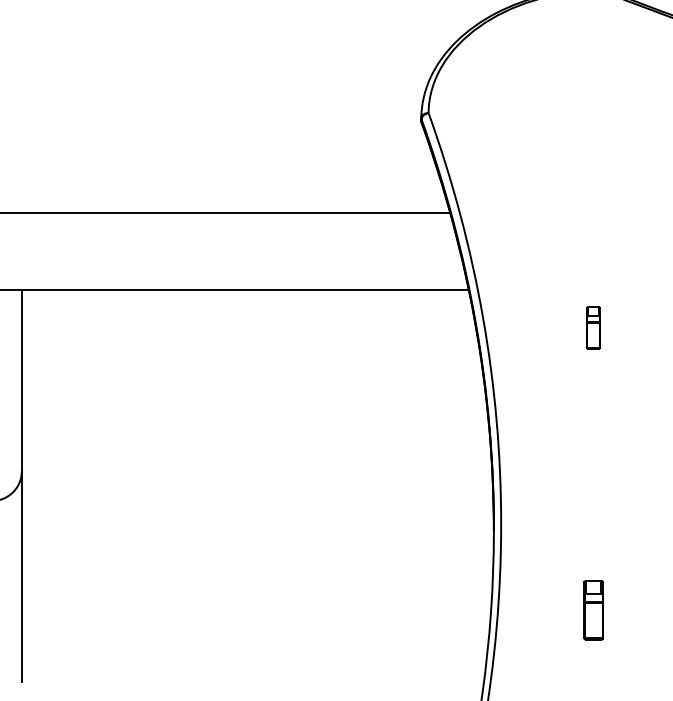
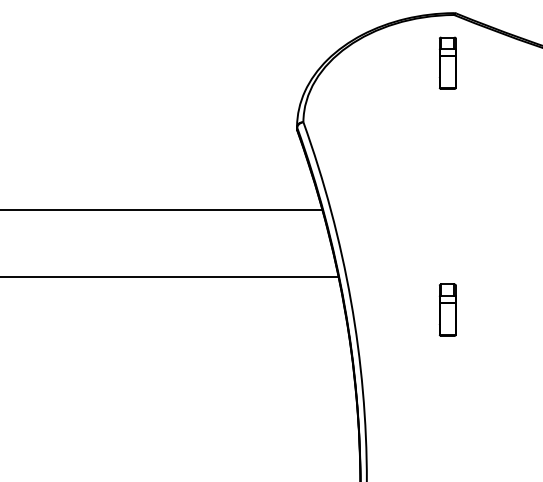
part: (593, 45) -> (447, 63), added
part: (593, 327) -> (447, 309), size x1.43

